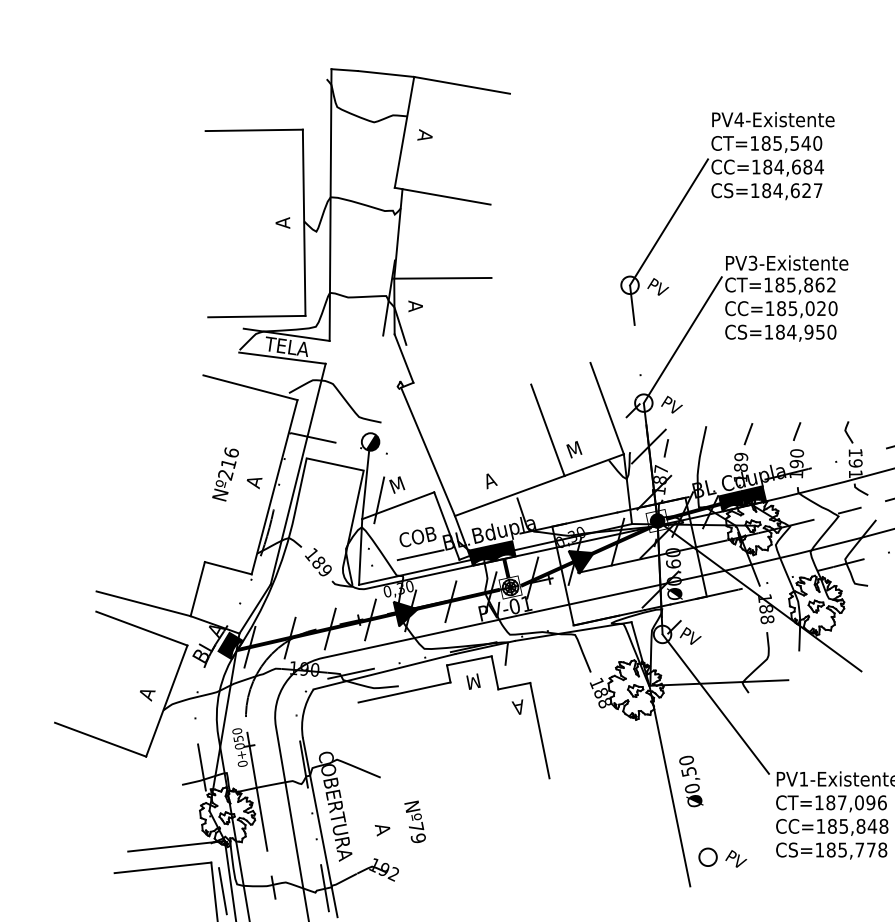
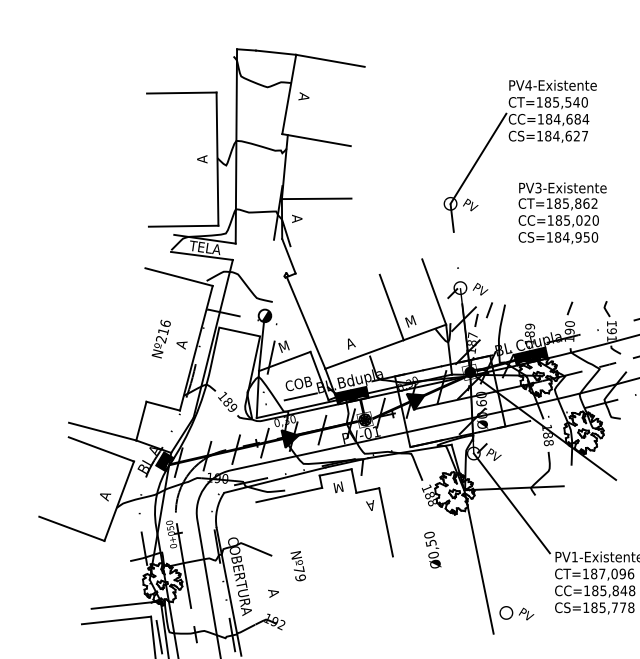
line: (682, 340) -> (488, 243), removed
line: (748, 434) -> (489, 310), moved
text: (691, 781) -> (433, 550), moved
text: (414, 821) -> (297, 565), moved

